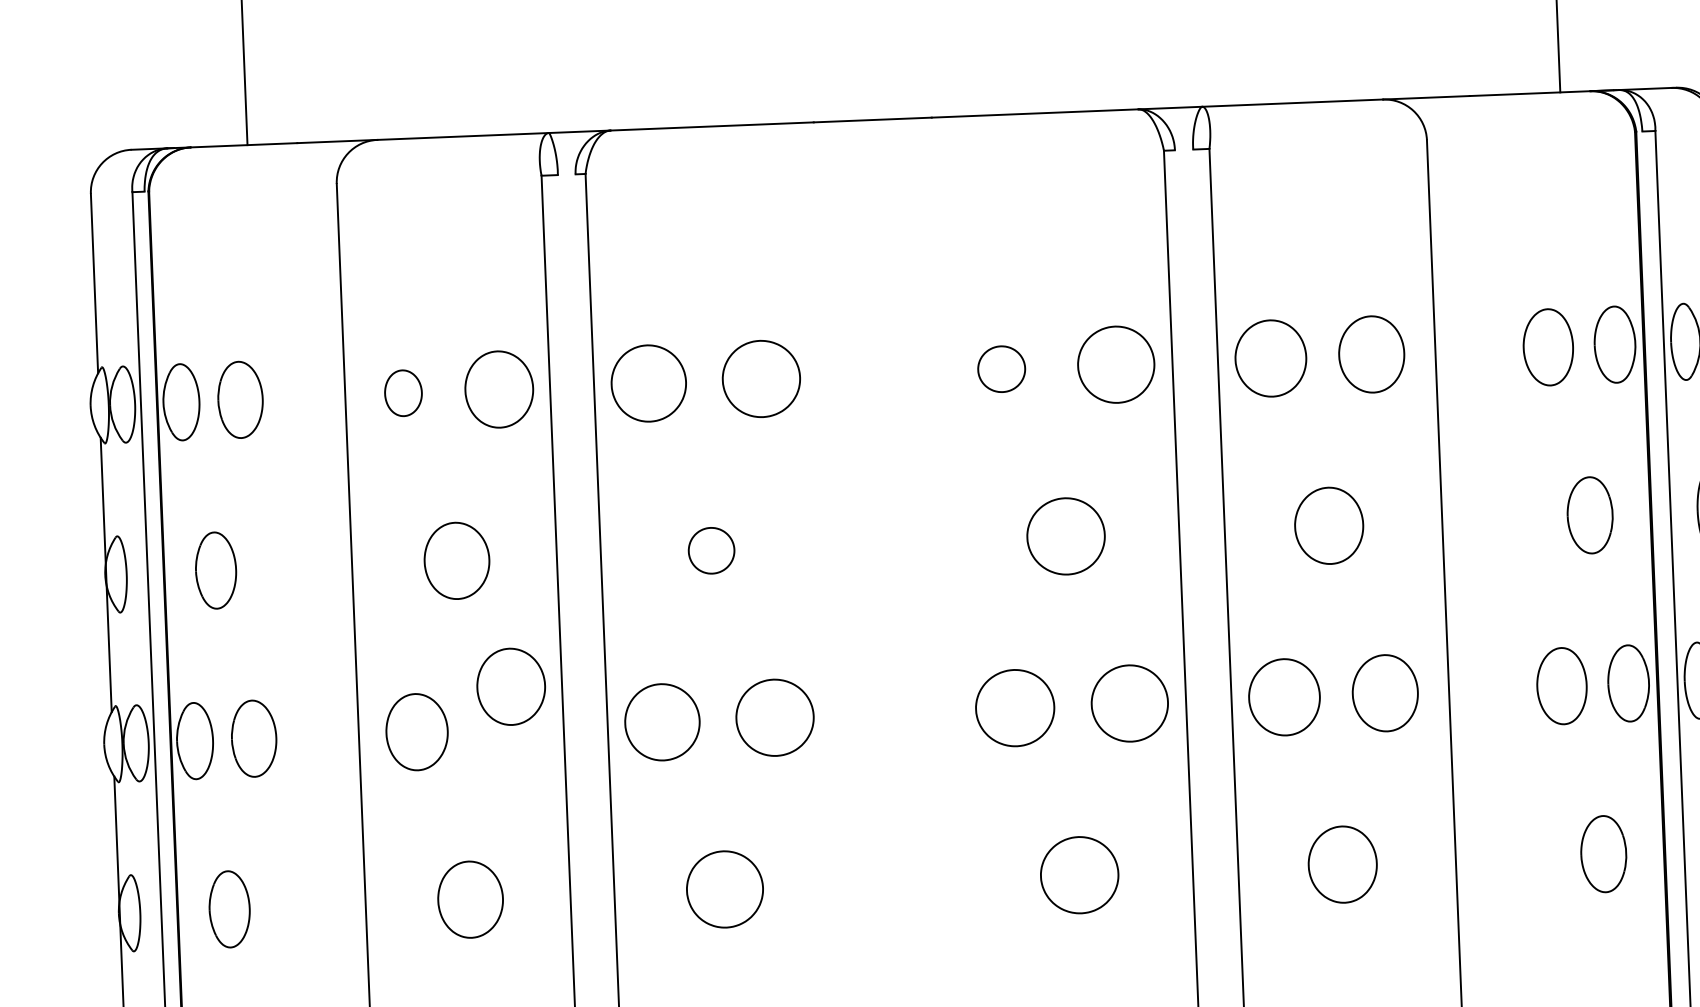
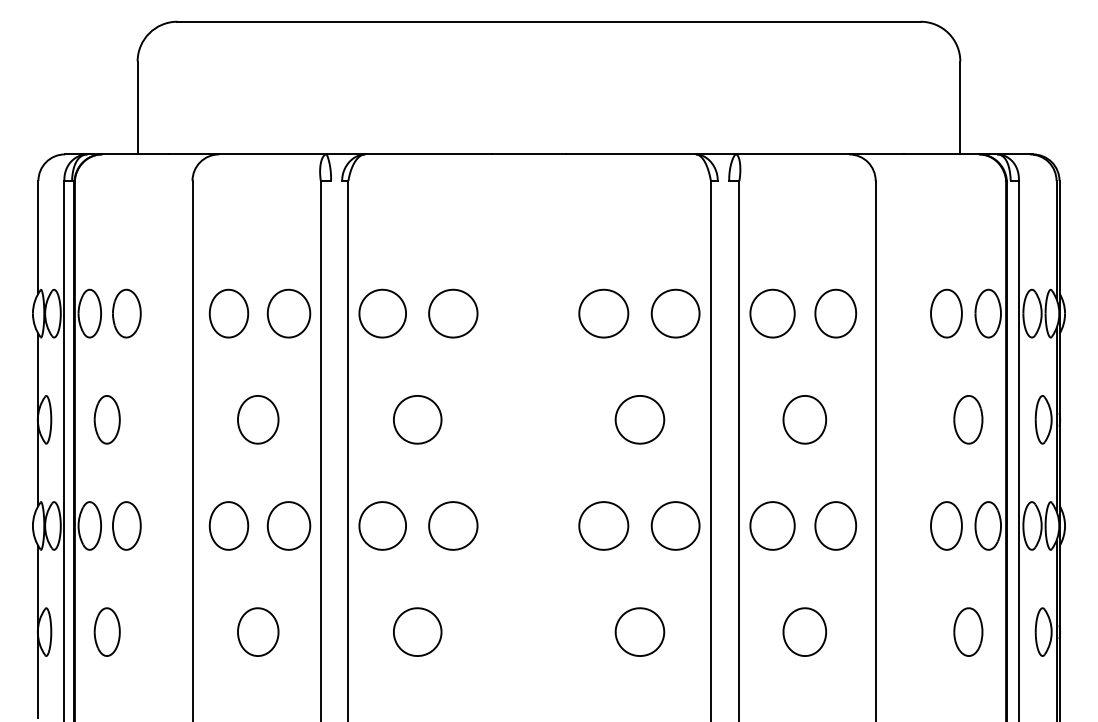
part: (1001, 369) -> (603, 313), size x1.67
part: (402, 393) -> (228, 313), size x1.67
part: (711, 550) -> (417, 419), size x1.67
part: (510, 686) -> (288, 525), moved

